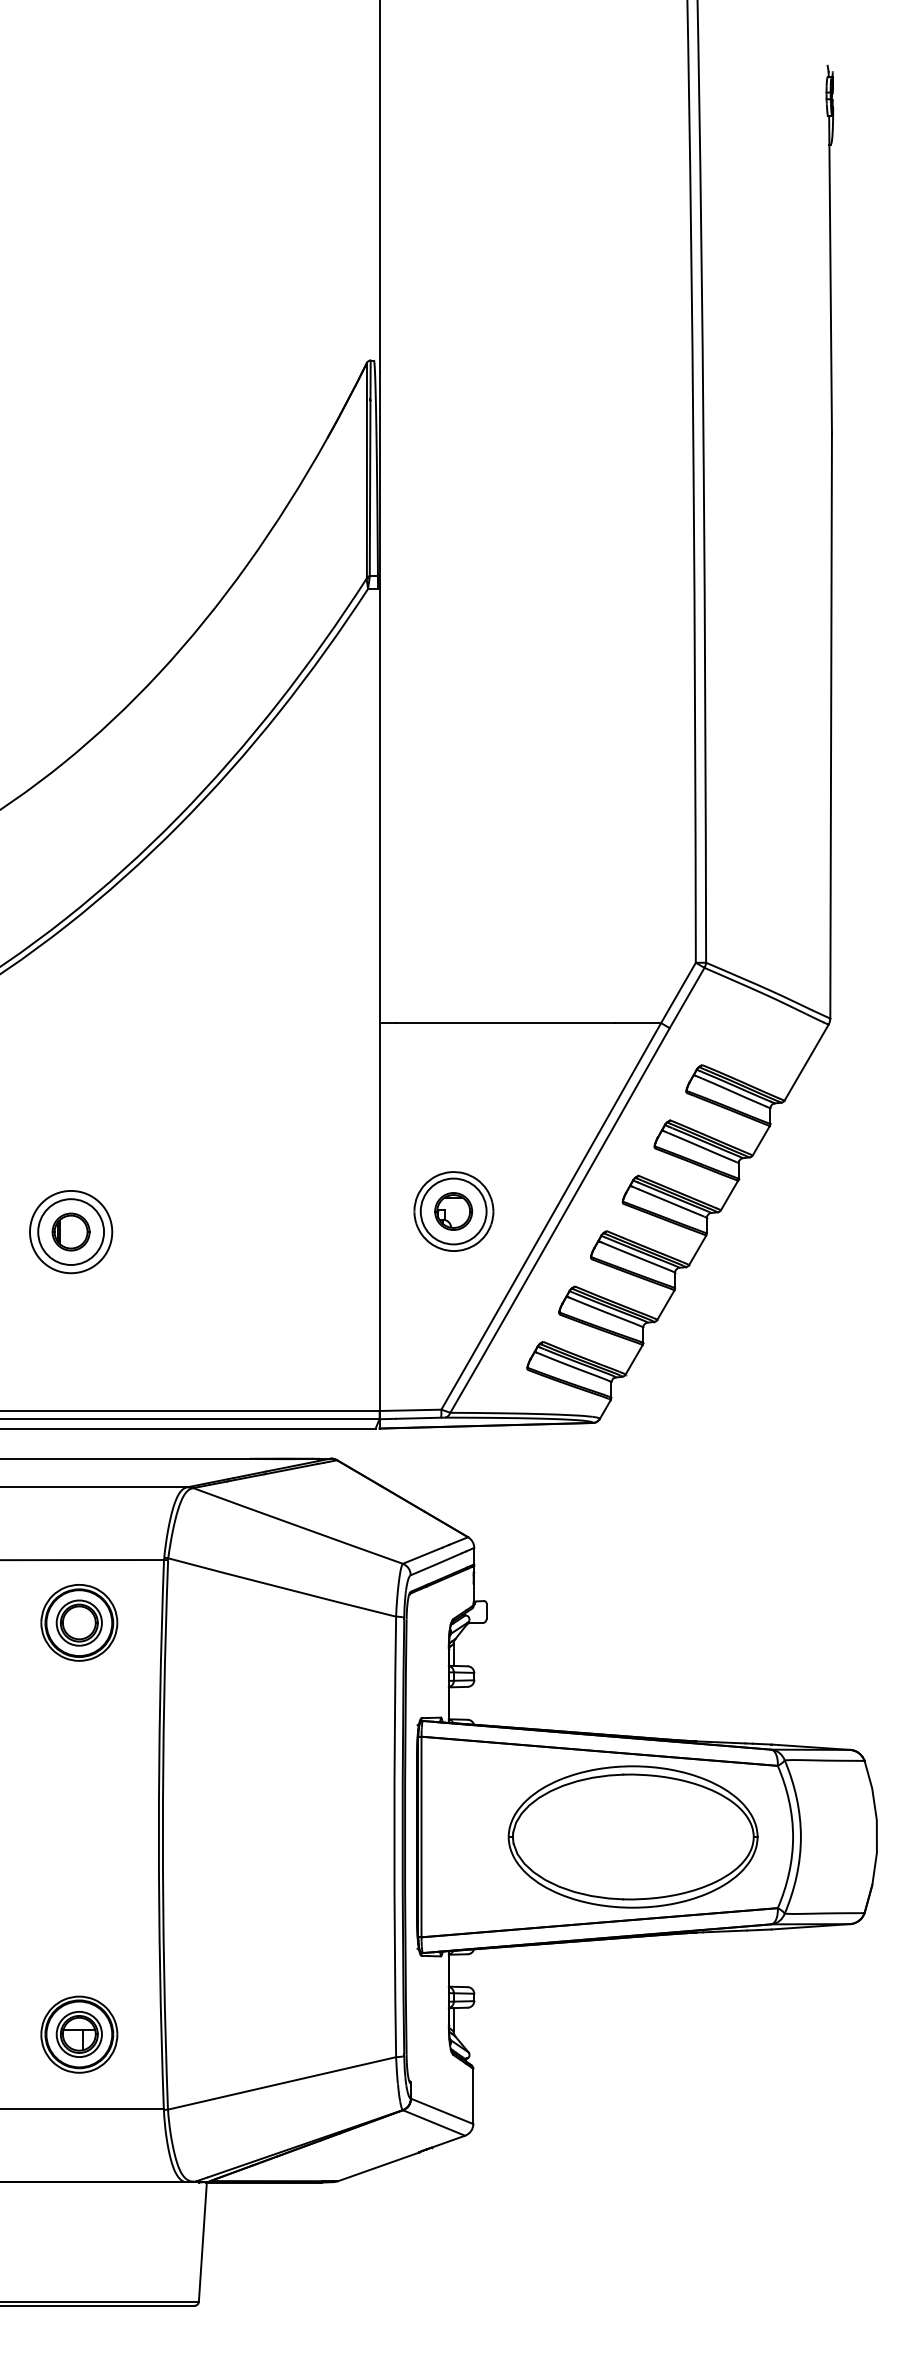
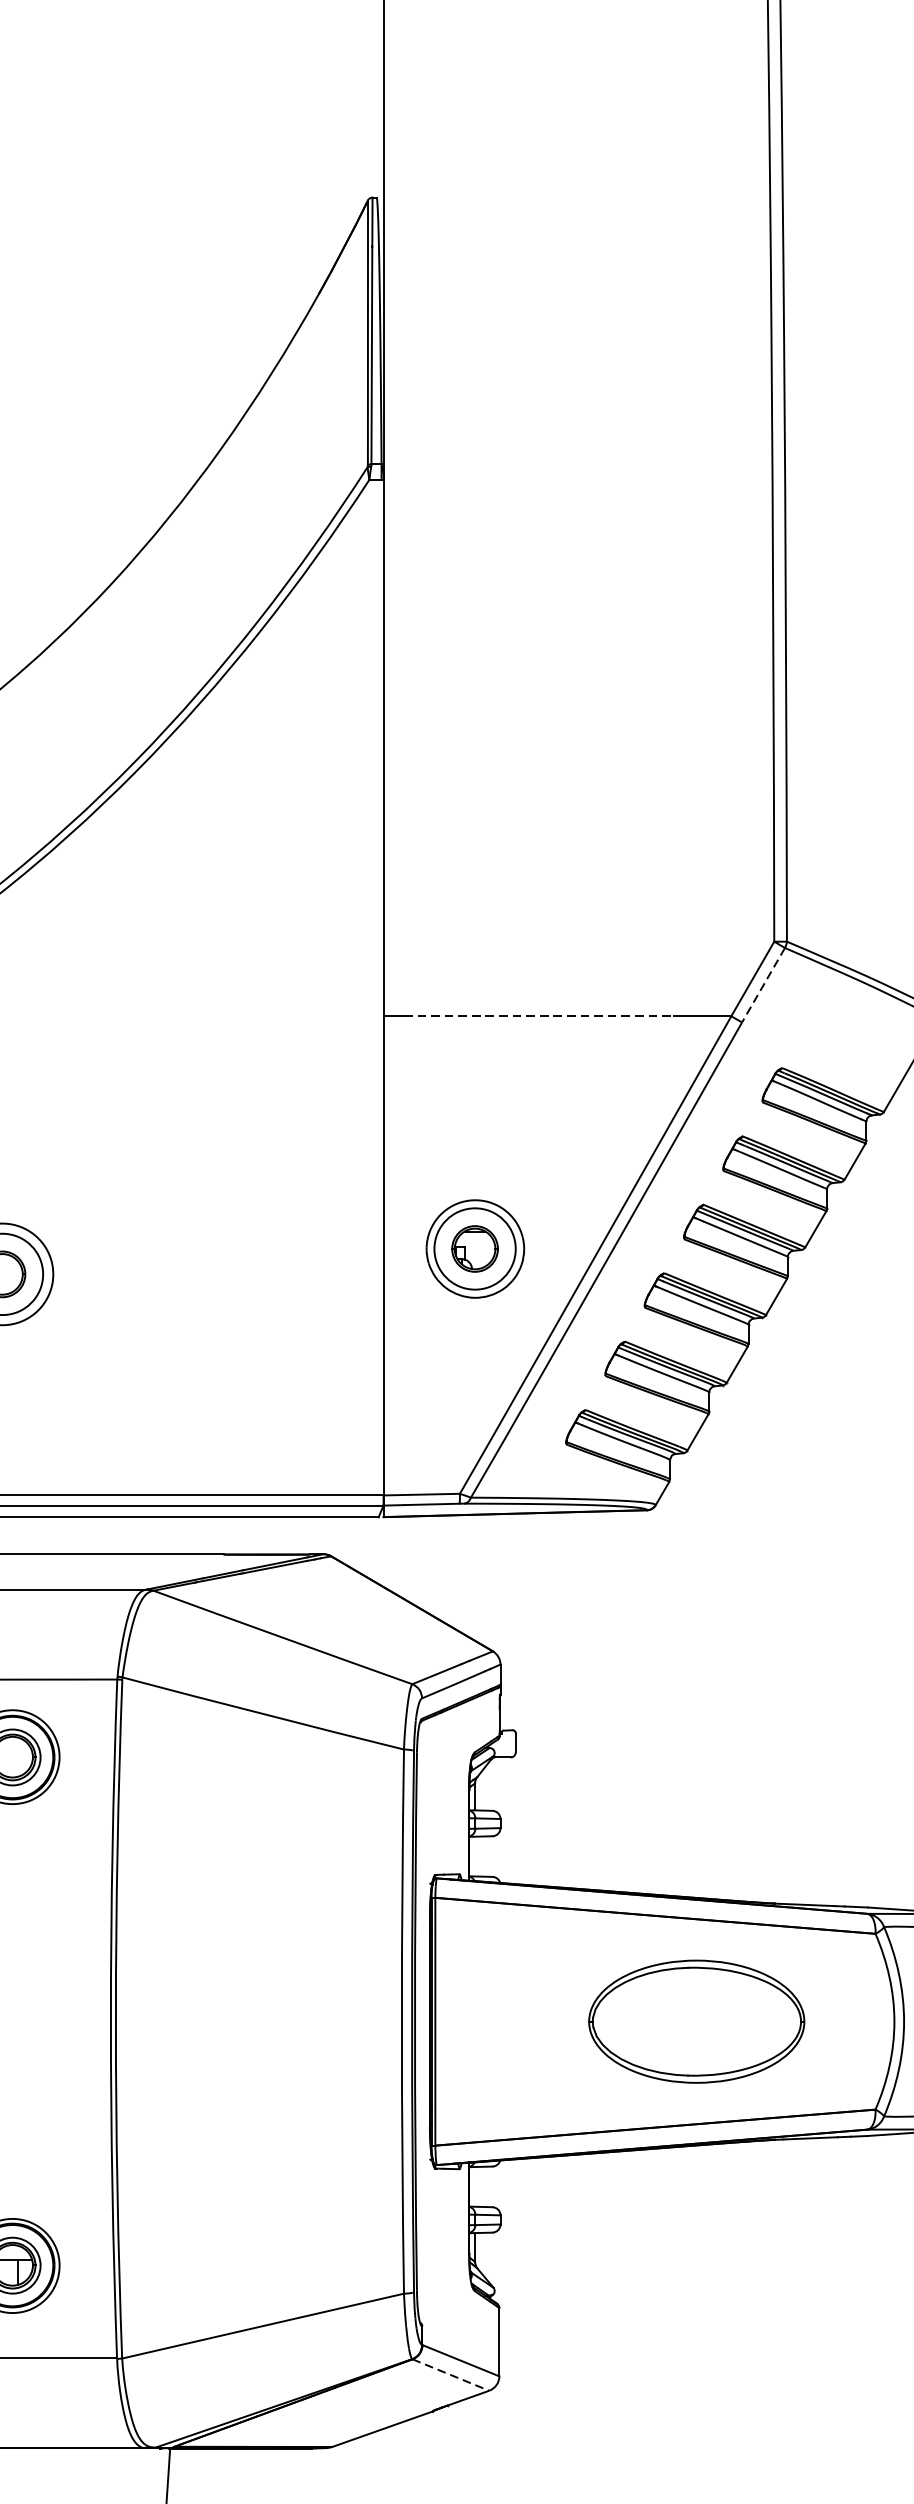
line: (687, 998) -> (763, 985), solid -> dashed
line: (505, 1023) -> (539, 1016), solid -> dashed
part: (632, 1836) -> (696, 2021), size x0.7
line: (434, 2122) -> (451, 2374), solid -> dashed

